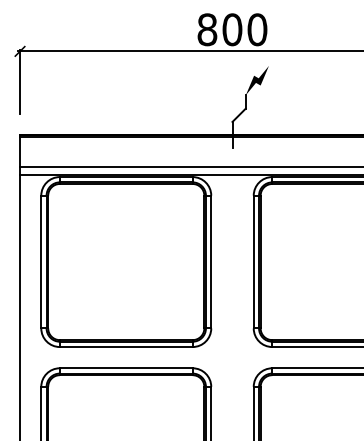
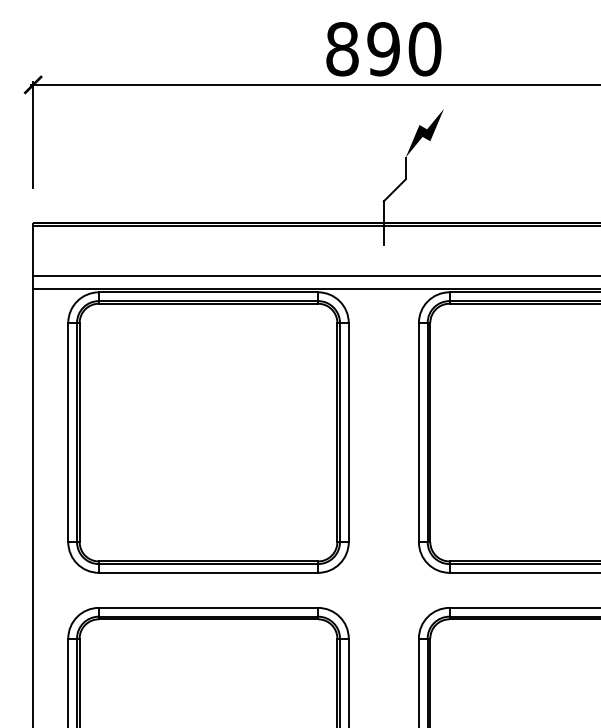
text: (232, 29) -> (383, 48), 800 -> 890

